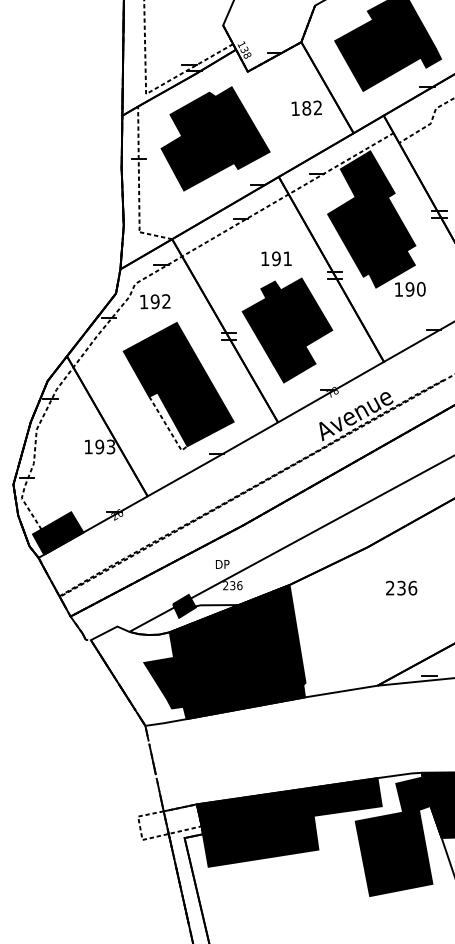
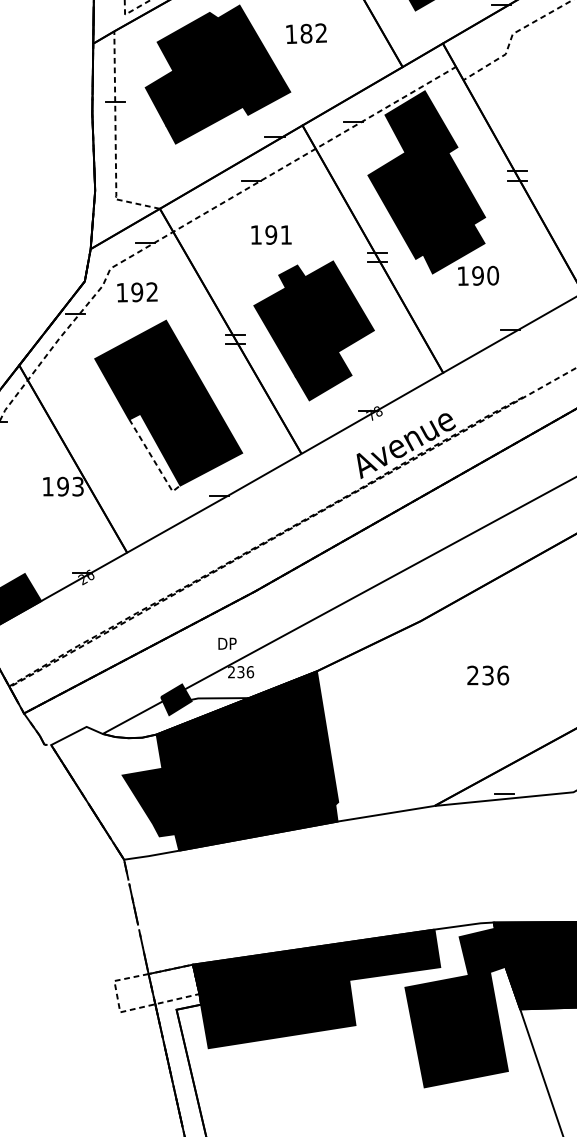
text: (306, 107) -> (306, 32), moved
text: (276, 258) -> (271, 234), moved
text: (401, 587) -> (488, 674), moved

